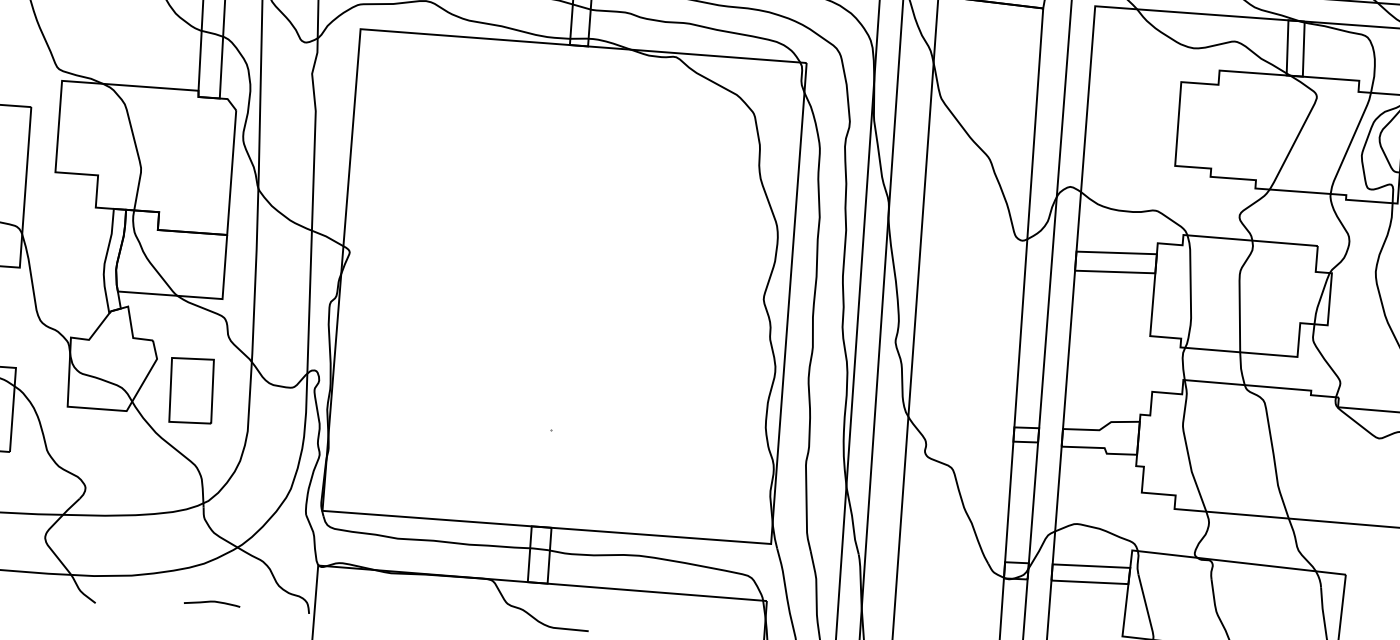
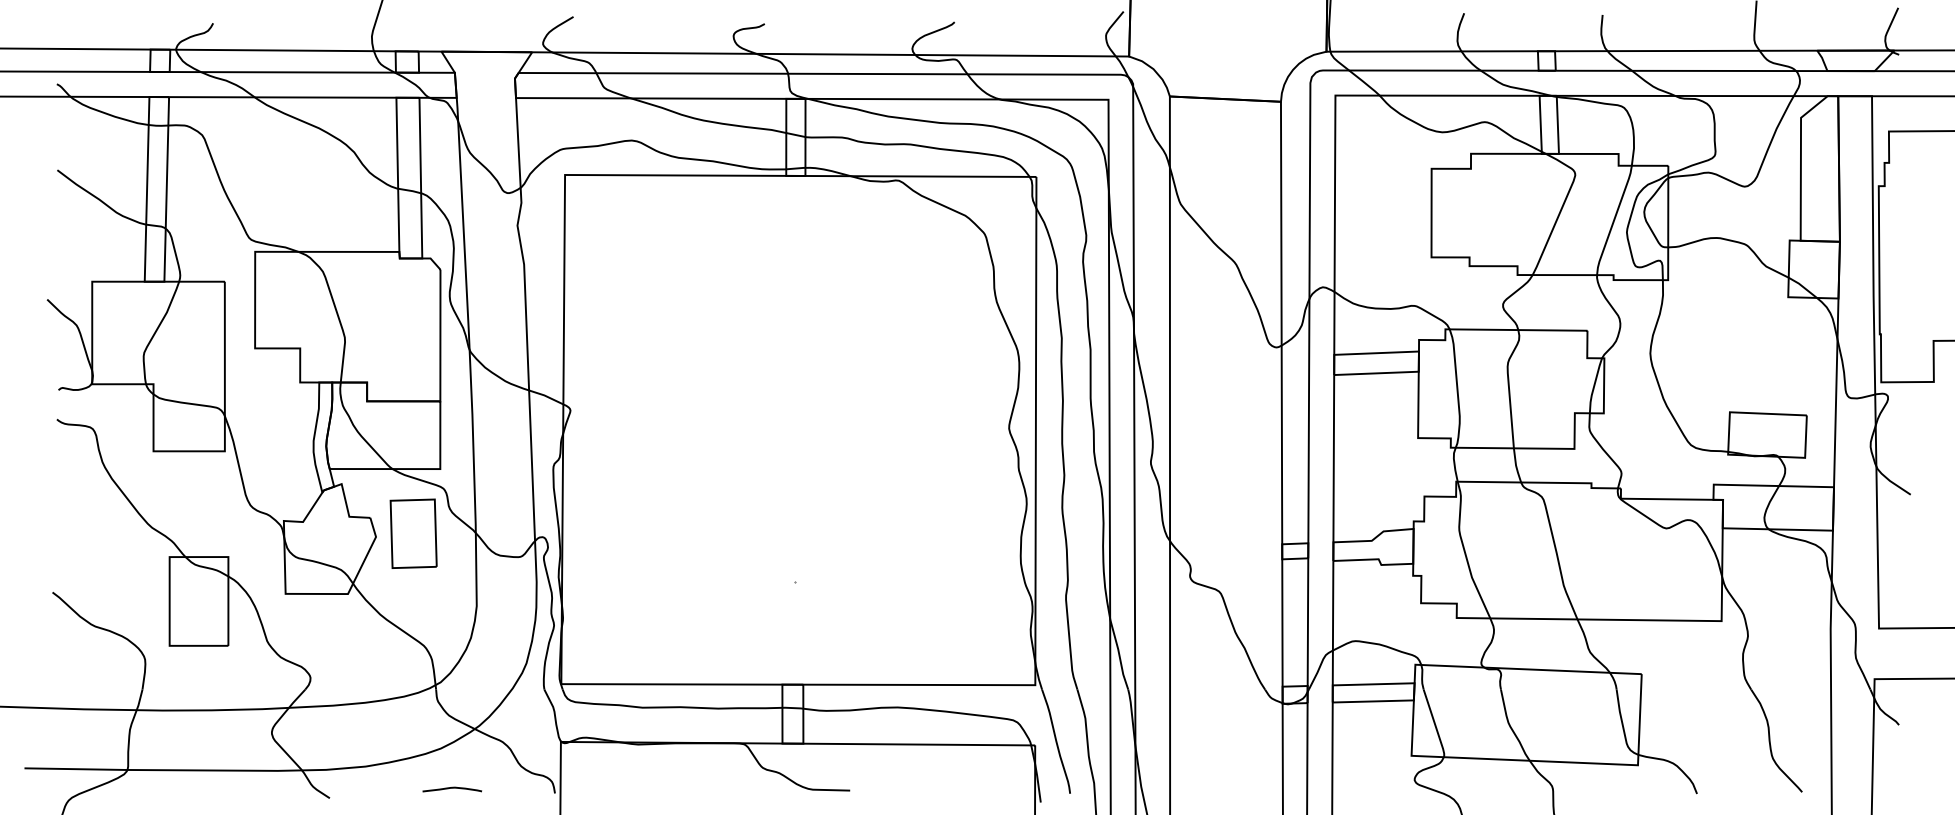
part: (191, 390) -> (413, 533), moved

